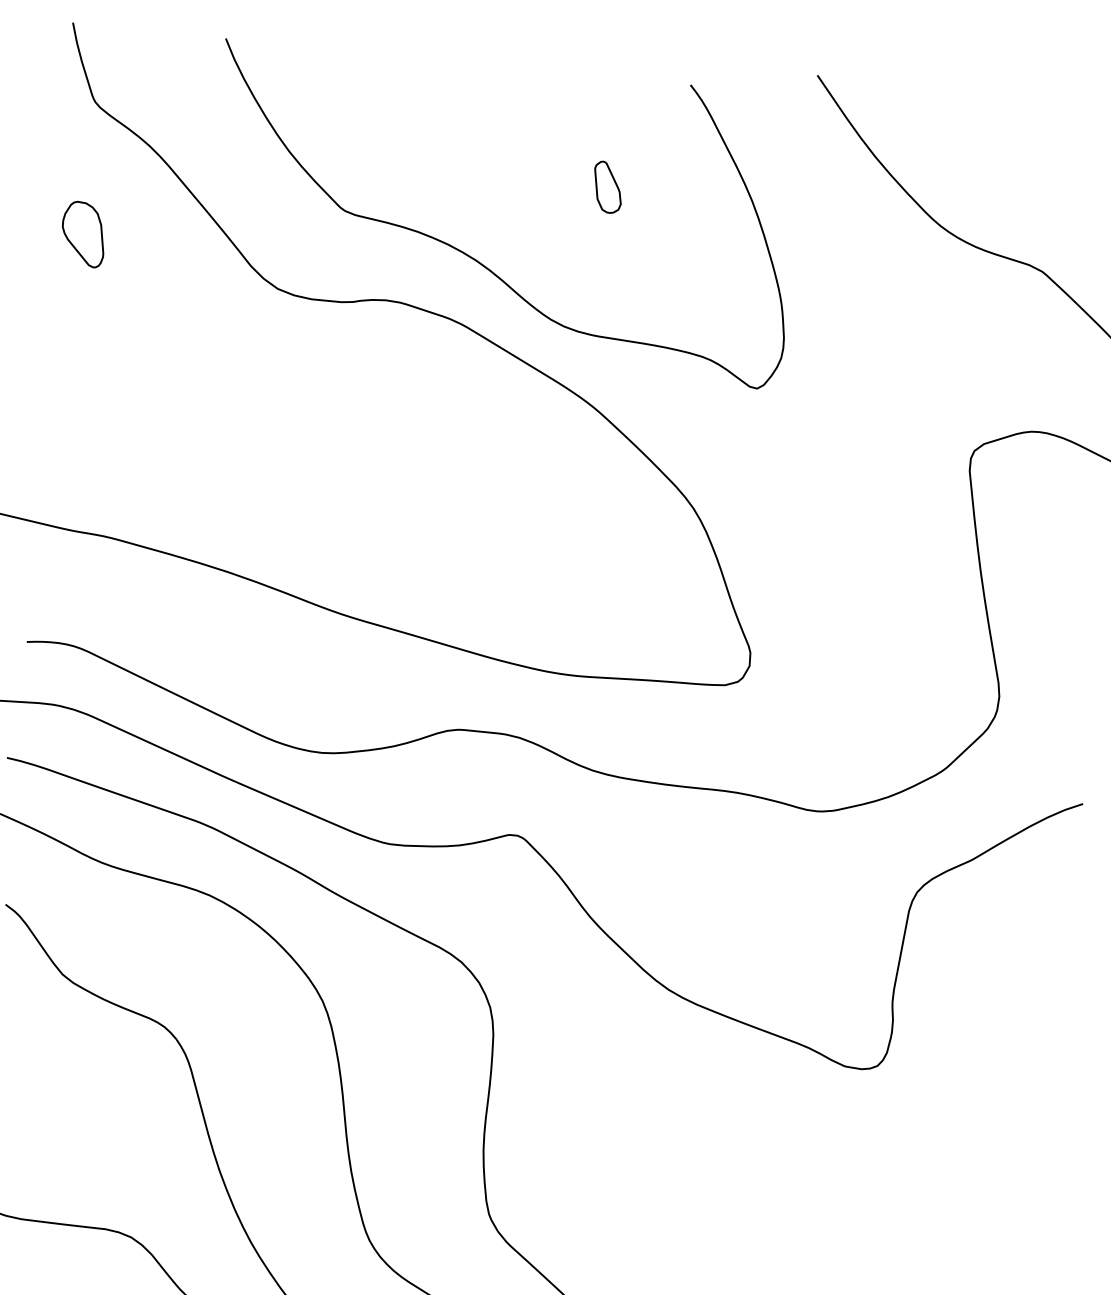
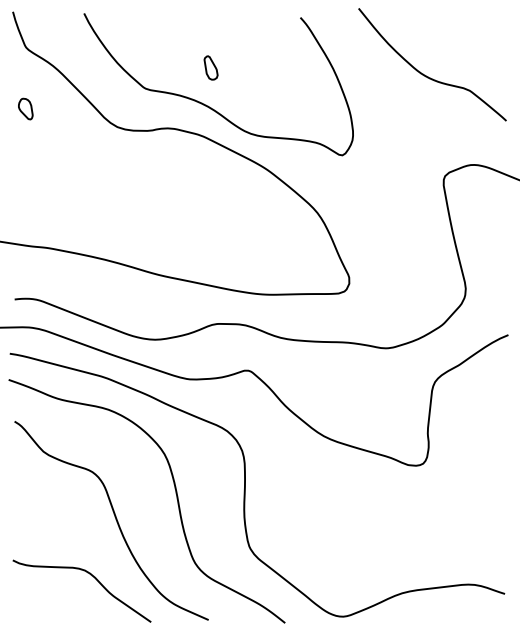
part: (606, 186) -> (210, 67), moved
part: (83, 232) -> (25, 108), size x0.7

